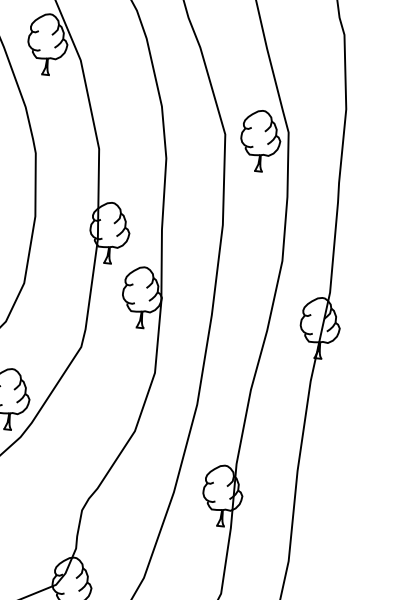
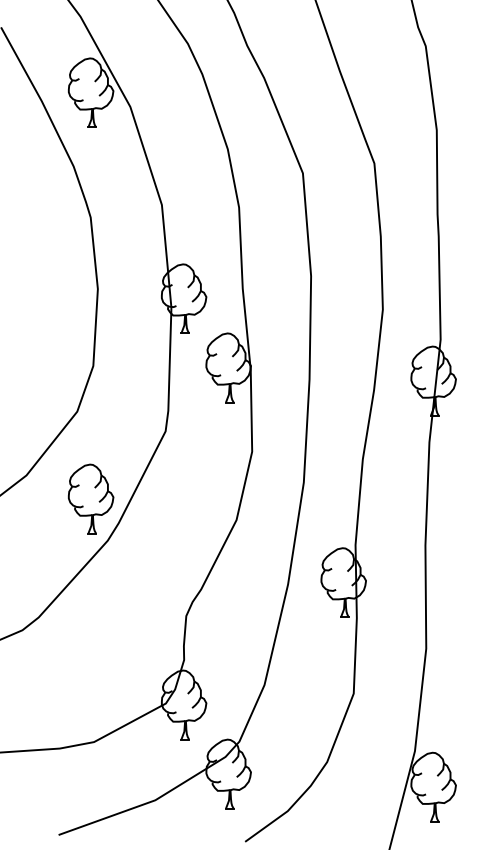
part: (260, 141) -> (343, 176), removed

